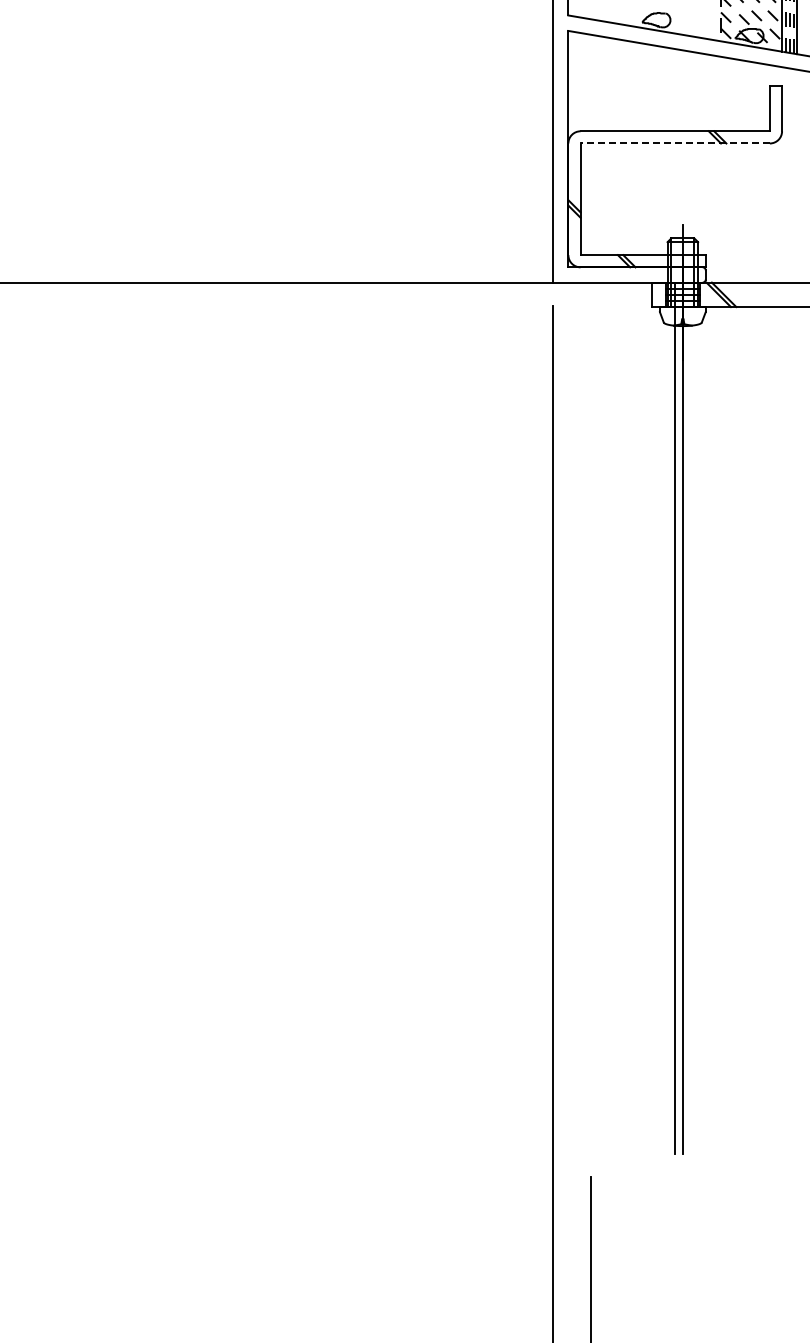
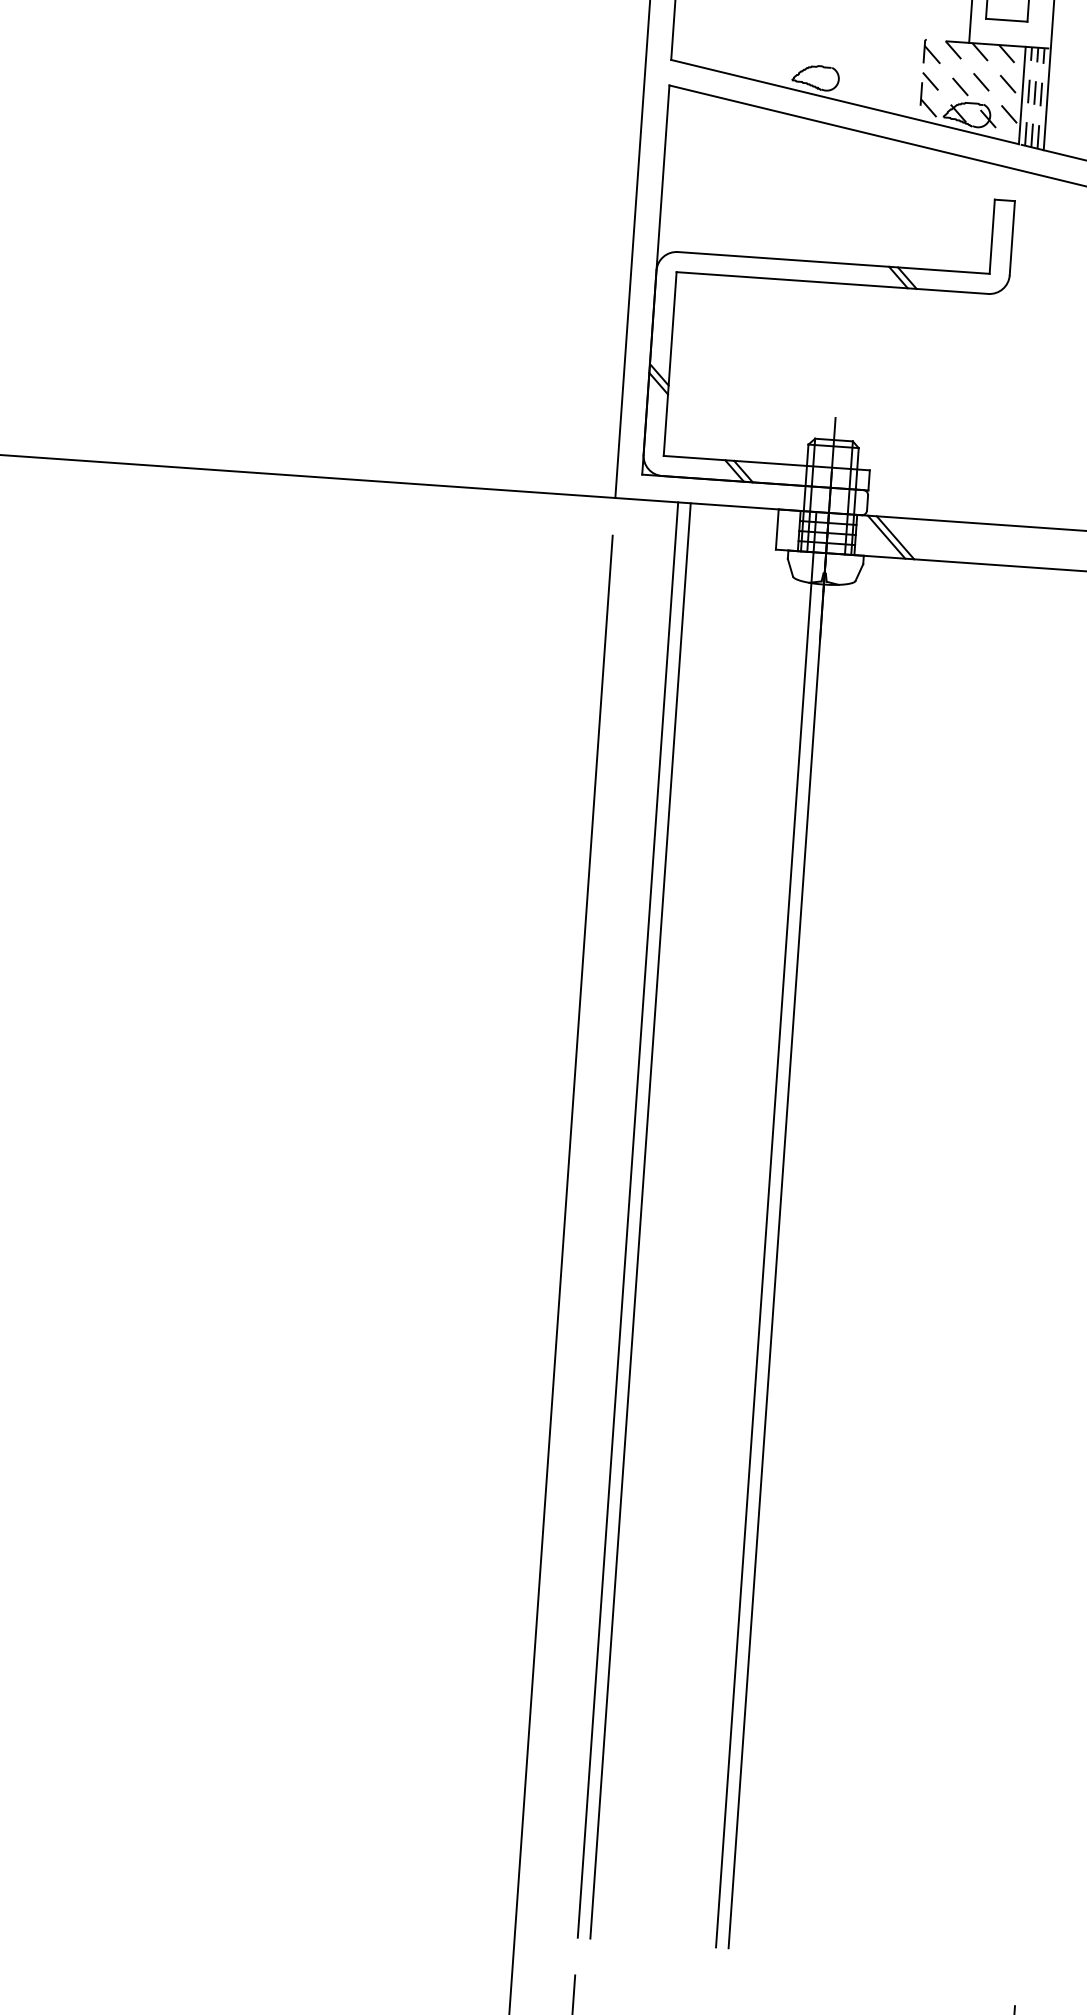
line: (675, 143) -> (832, 283), dashed -> solid
line: (591, 718) -> (628, 1220), added
line: (598, 718) -> (639, 1220), added

